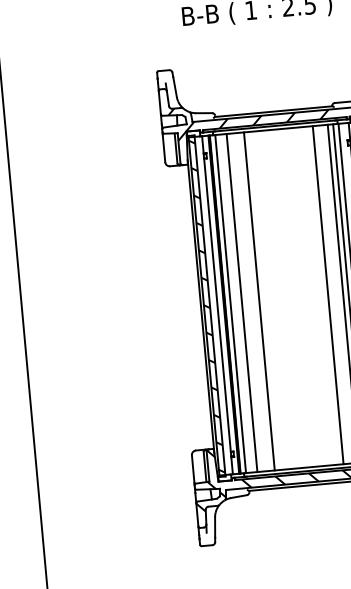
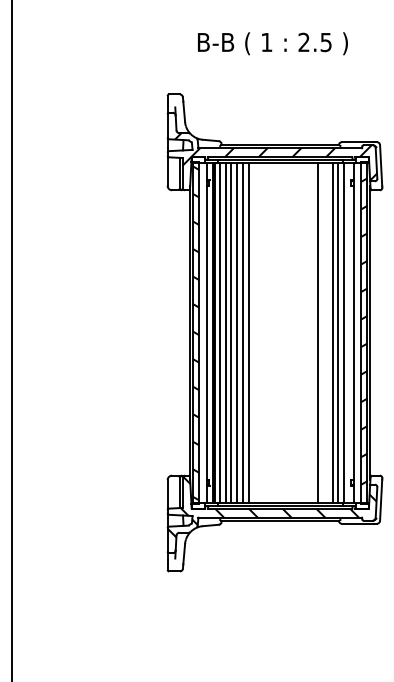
line: (248, 301) -> (237, 332), added
line: (253, 301) -> (242, 332), added
line: (236, 303) -> (225, 332), added

